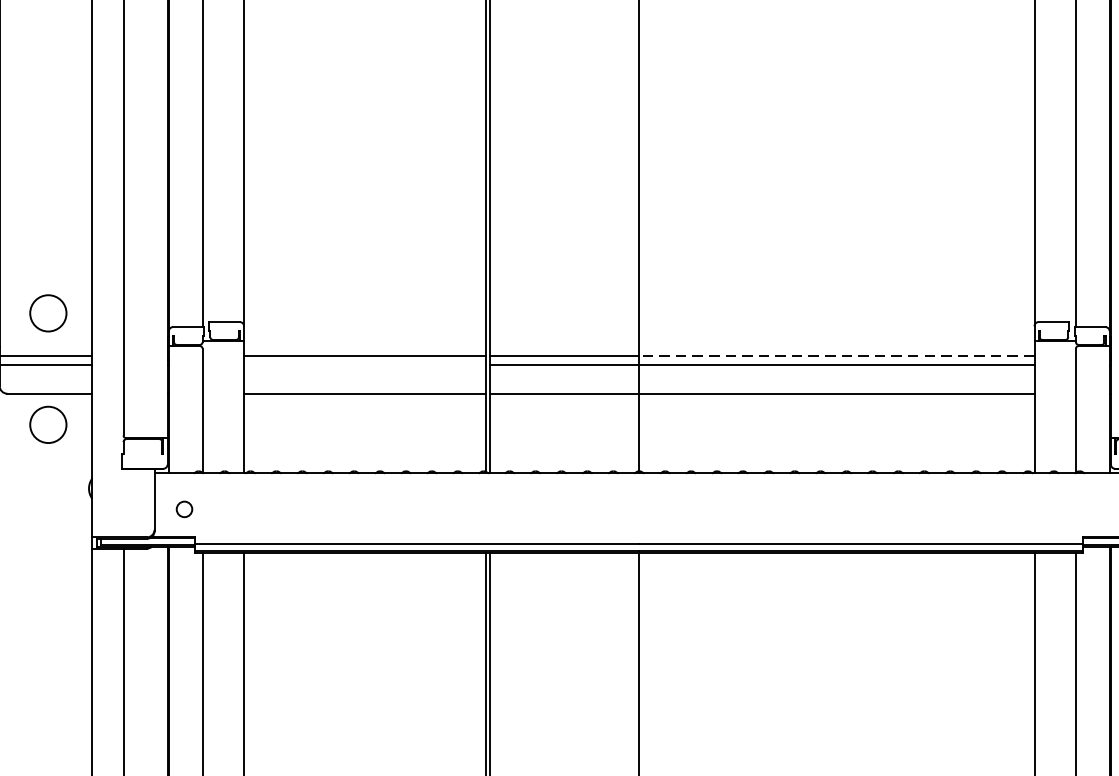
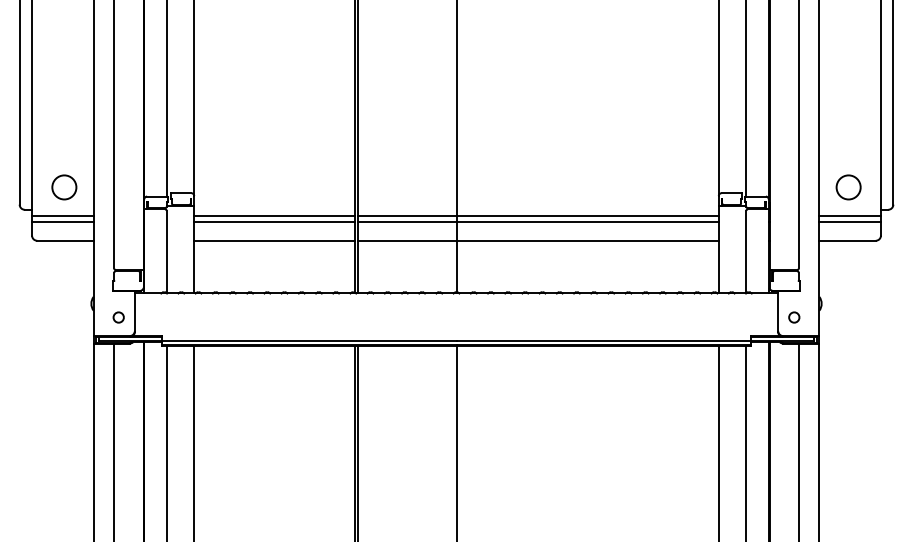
line: (836, 355) -> (587, 215), dashed -> solid
line: (364, 364) -> (274, 221), added
circle: (48, 424) -> (64, 261), removed
circle: (184, 509) -> (118, 317), moved

